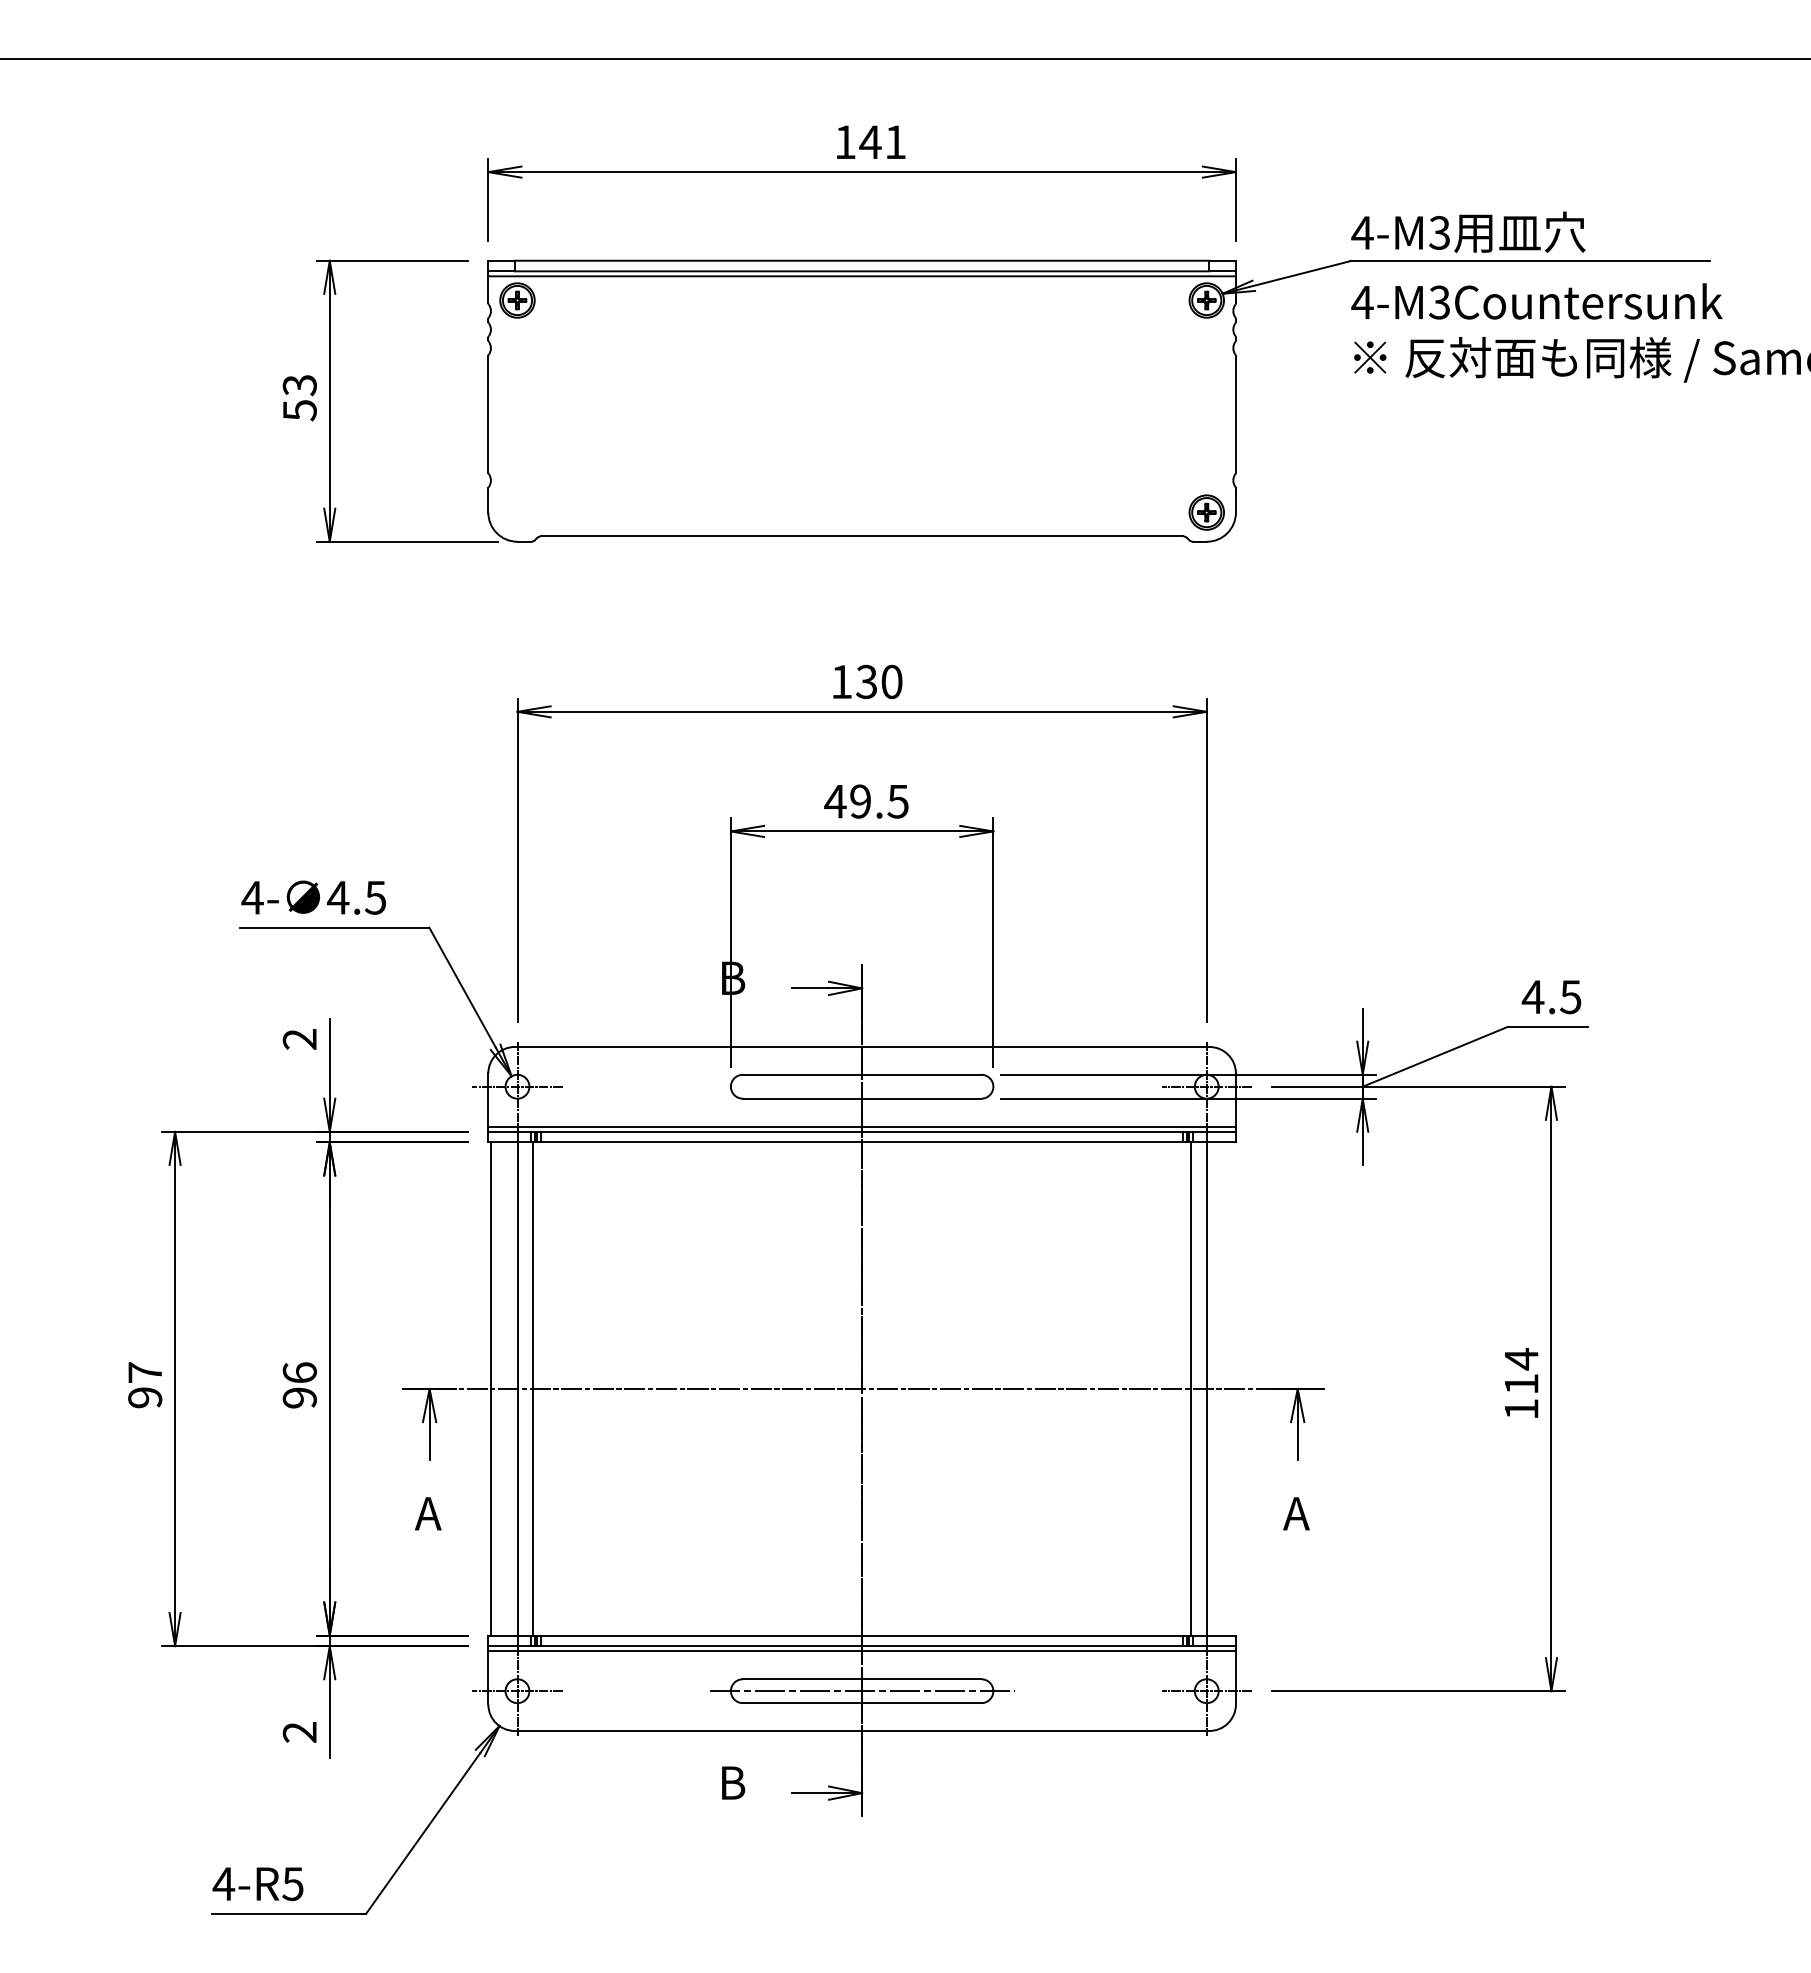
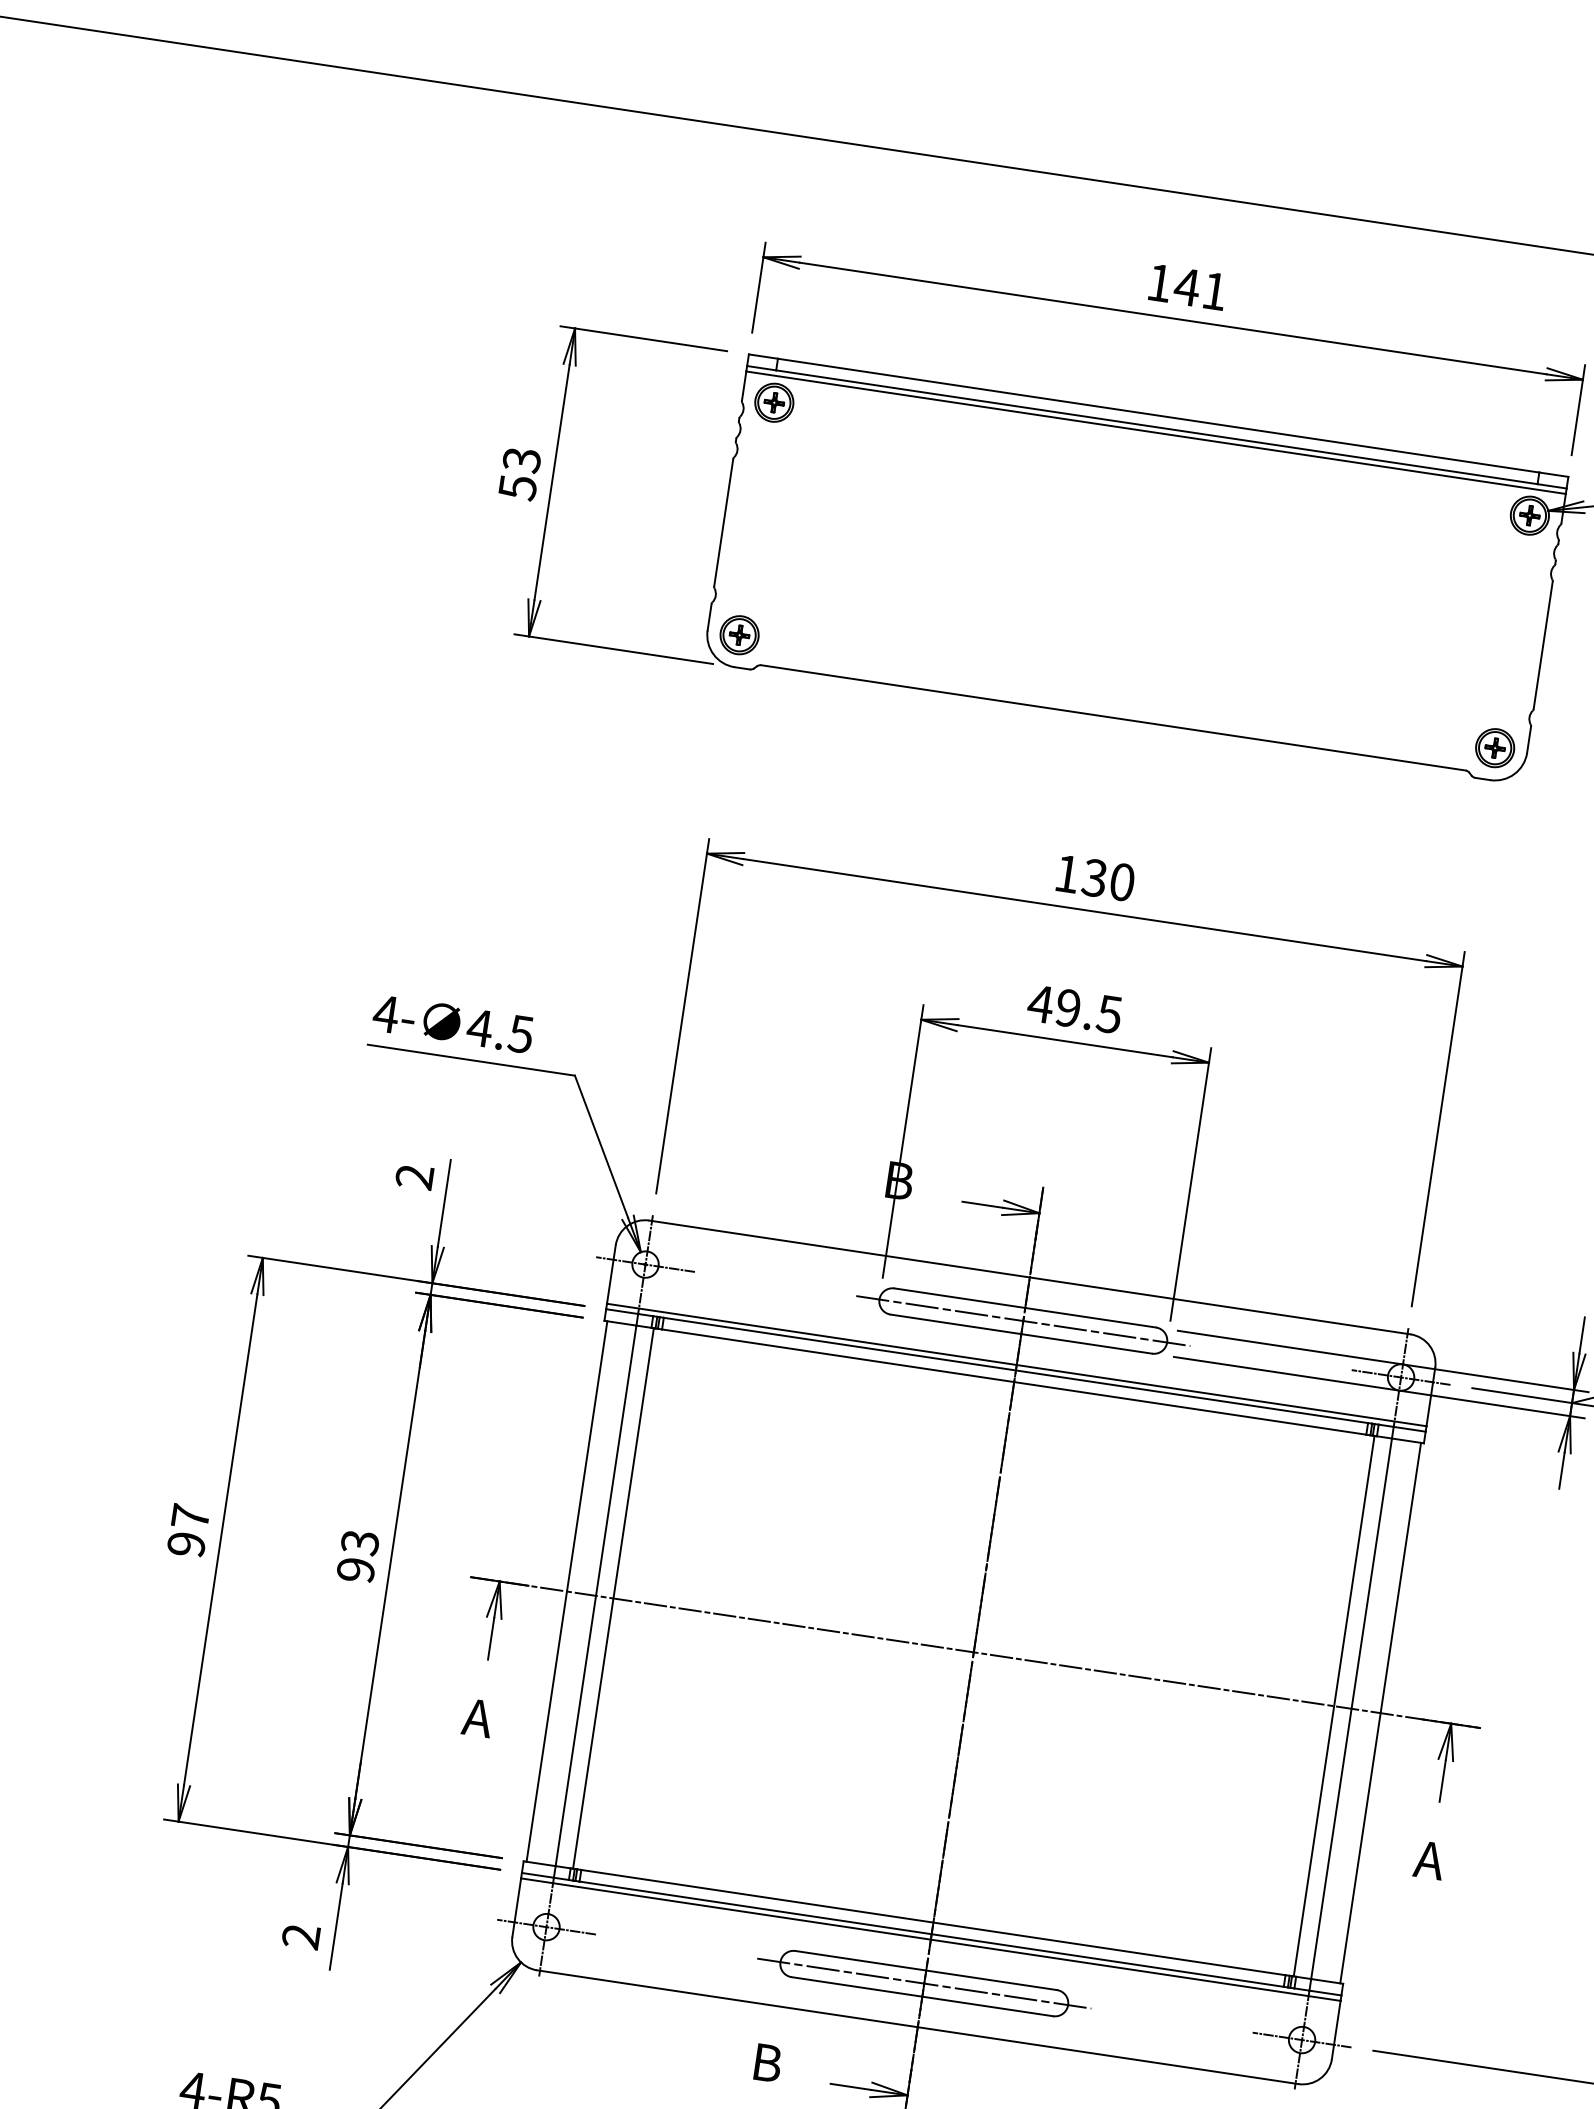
part: (517, 512) -> (739, 635), added
line: (861, 1086) -> (1022, 1320), added
text: (299, 1372) -> (359, 1542), 96 -> 93
line: (1233, 1388) -> (1380, 1712), added

